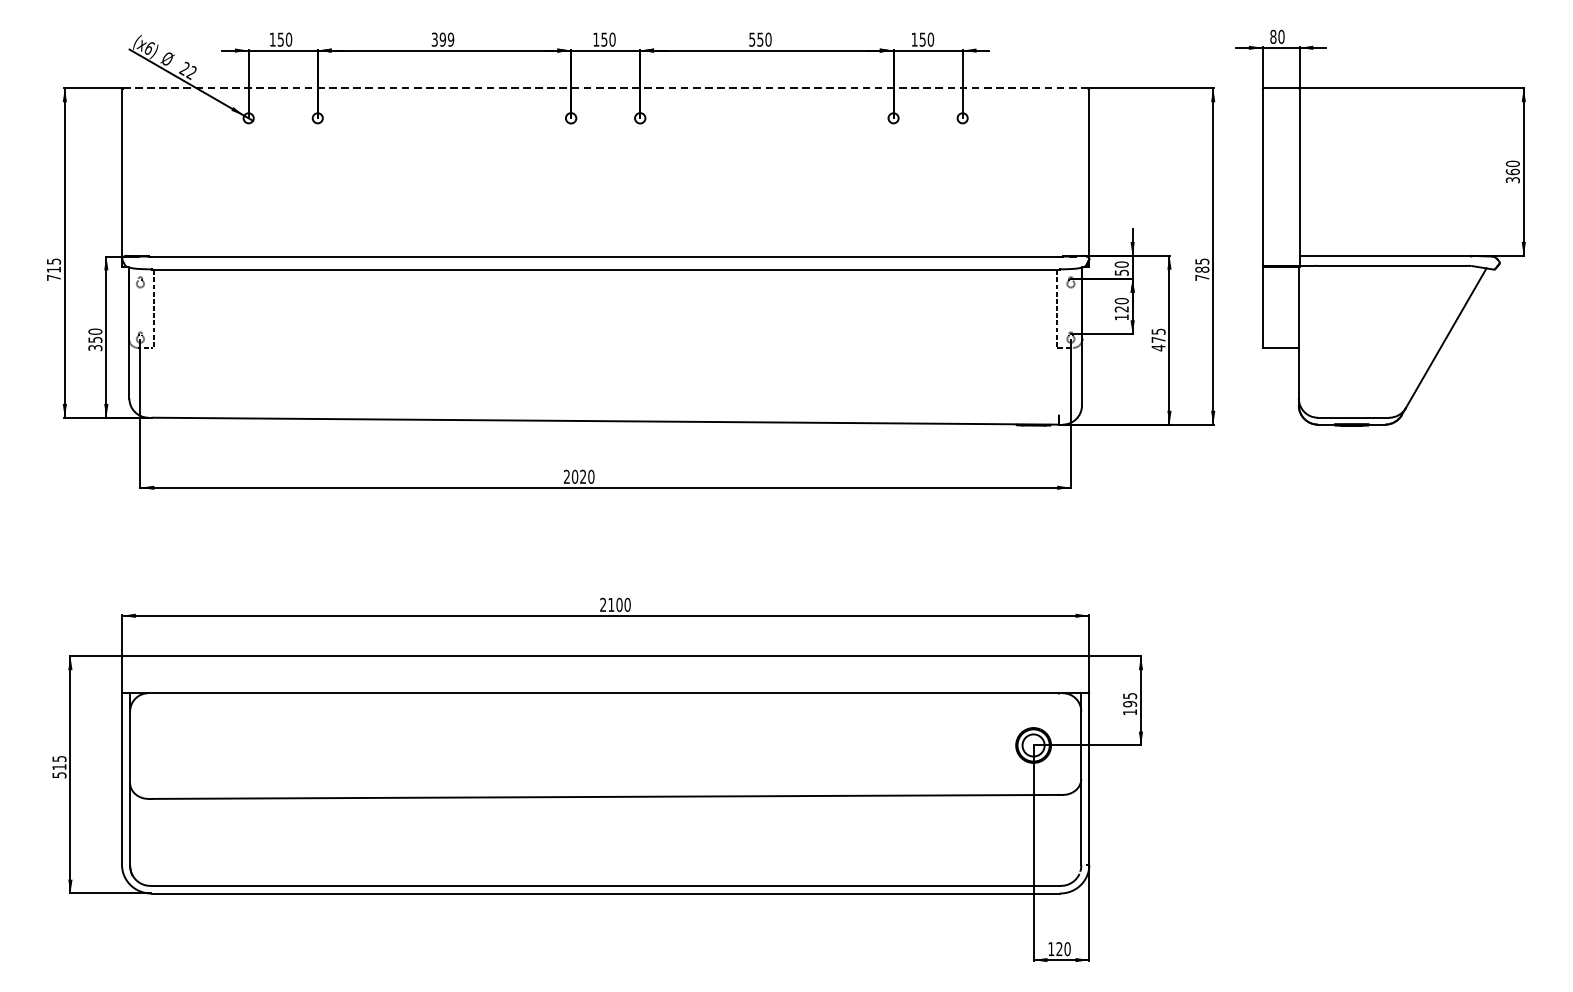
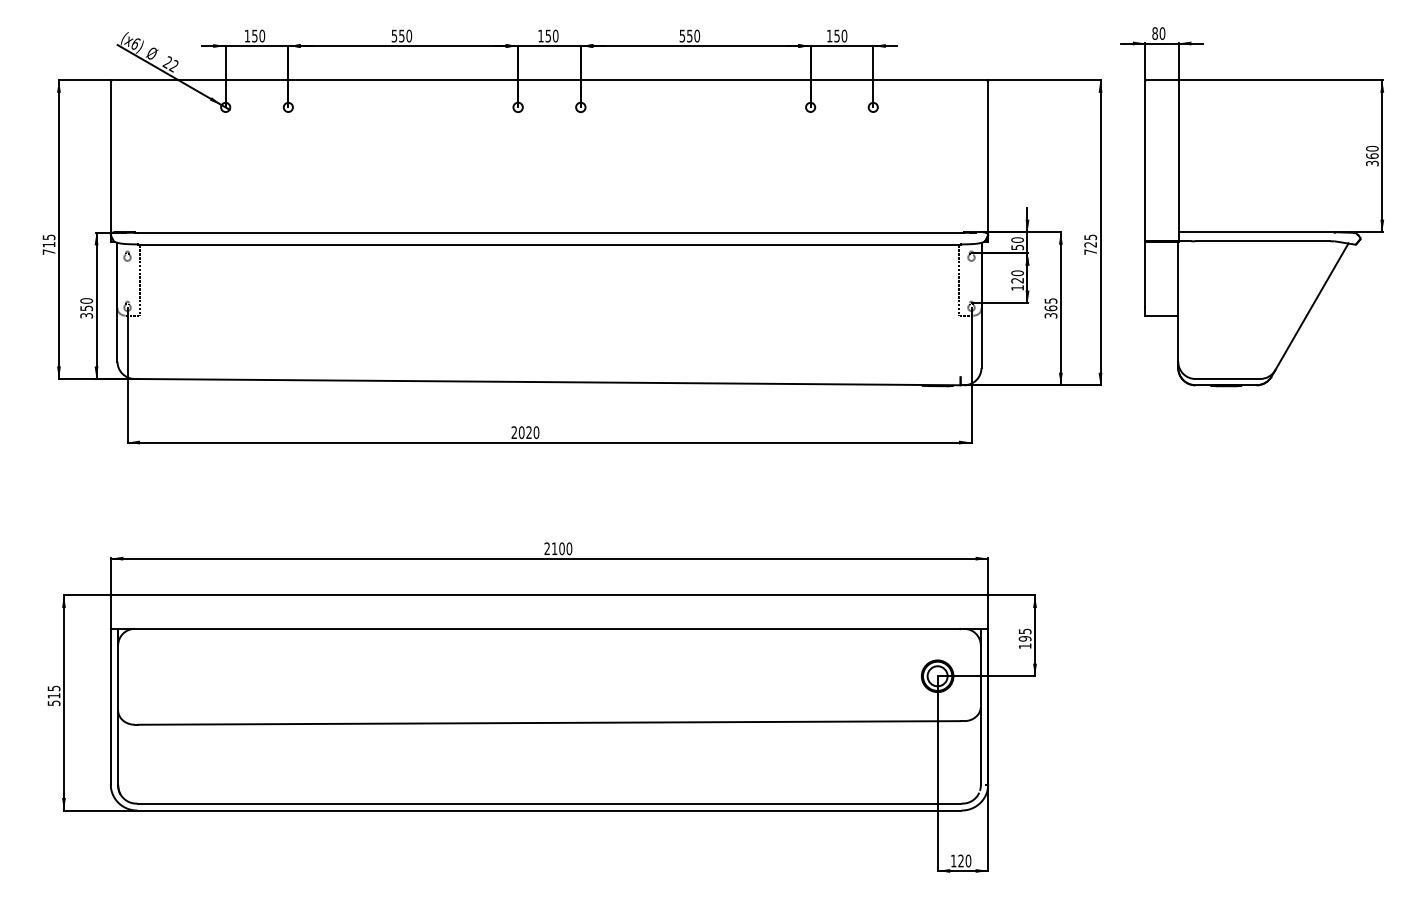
text: (442, 39) -> (401, 35), 399 -> 550
line: (605, 88) -> (549, 80), dashed -> solid
text: (1202, 269) -> (1090, 244), 785 -> 725
text: (1158, 343) -> (1050, 311), 475 -> 365

